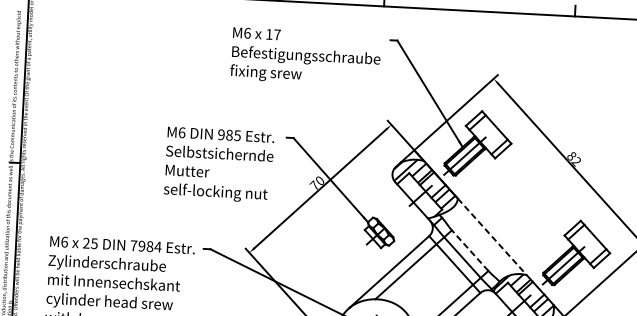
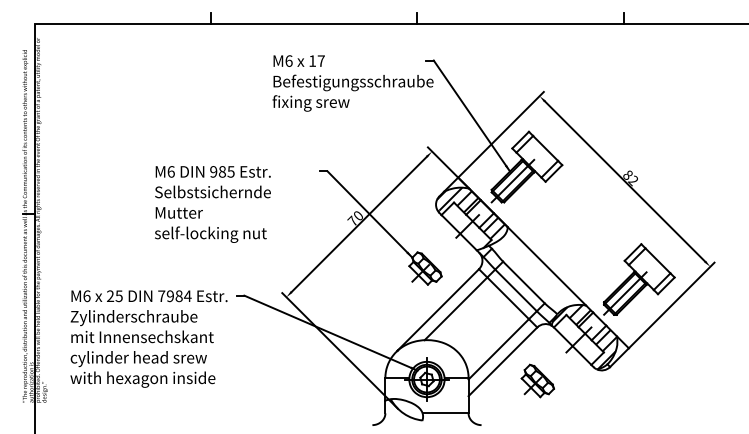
text: (305, 57) -> (352, 83), moved
text: (218, 165) -> (212, 204), moved
line: (492, 236) -> (547, 266), dashed -> solid
line: (469, 250) -> (523, 282), dashed -> solid

